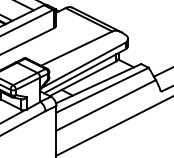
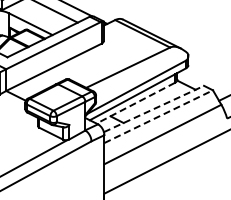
line: (82, 79) -> (135, 103), solid -> dashed
line: (99, 83) -> (154, 108), solid -> dashed
line: (103, 90) -> (159, 116), solid -> dashed

